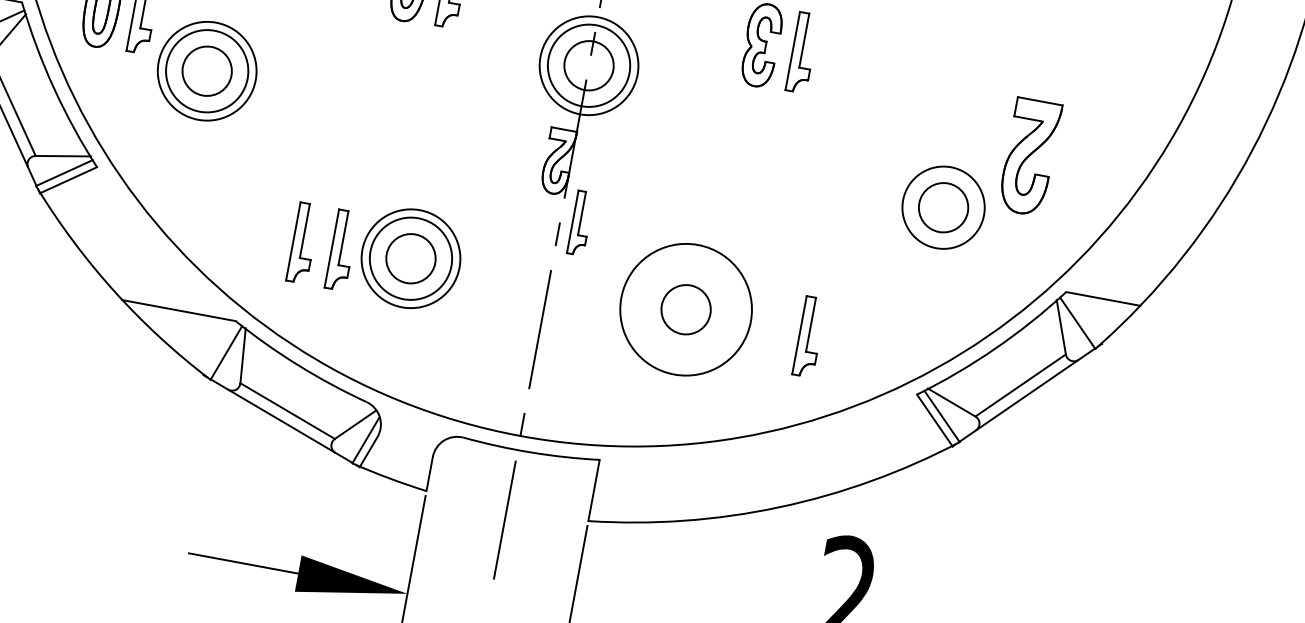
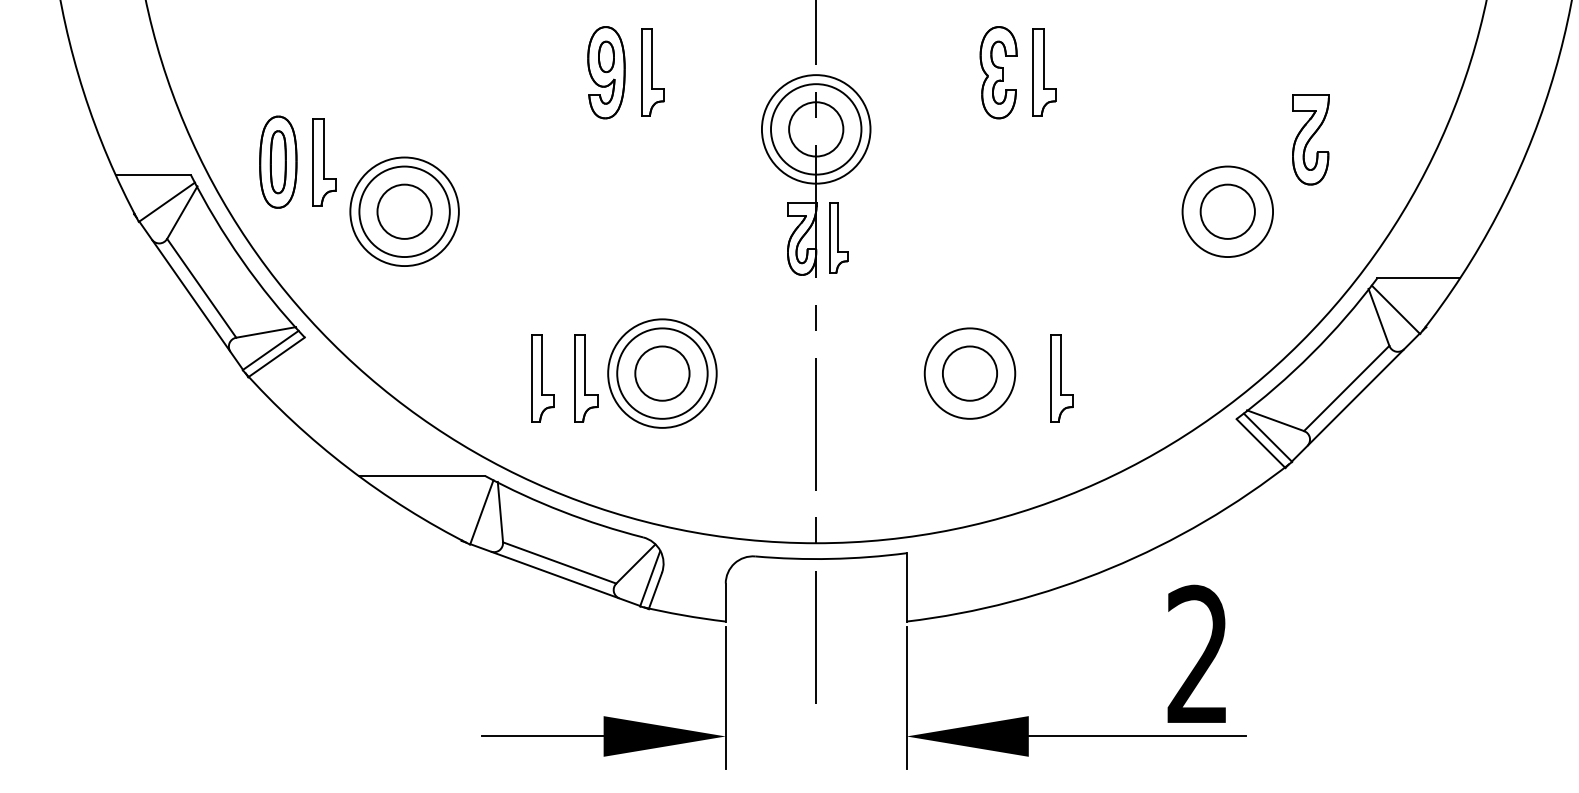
part: (1029, 156) -> (1310, 139), size x0.71
part: (580, 222) -> (838, 237), moved
circle: (685, 309) -> (969, 373), size x0.62
part: (809, 337) -> (1061, 378), moved

